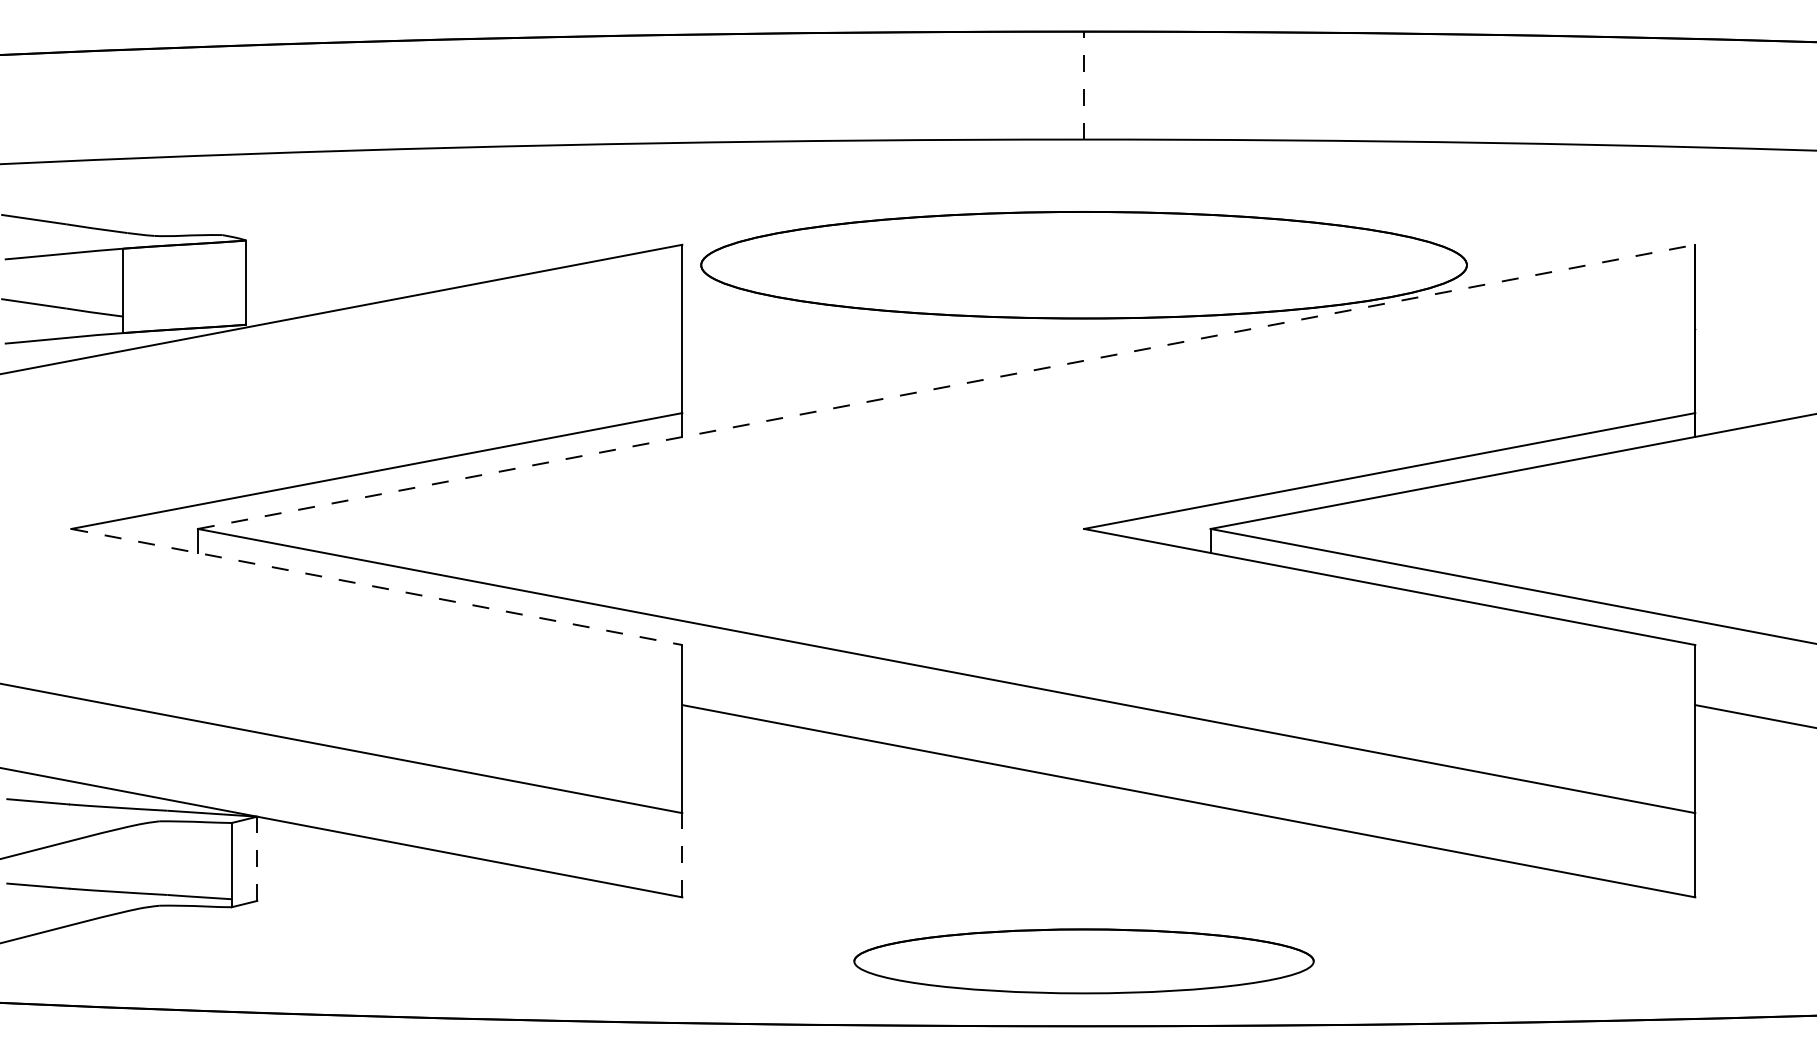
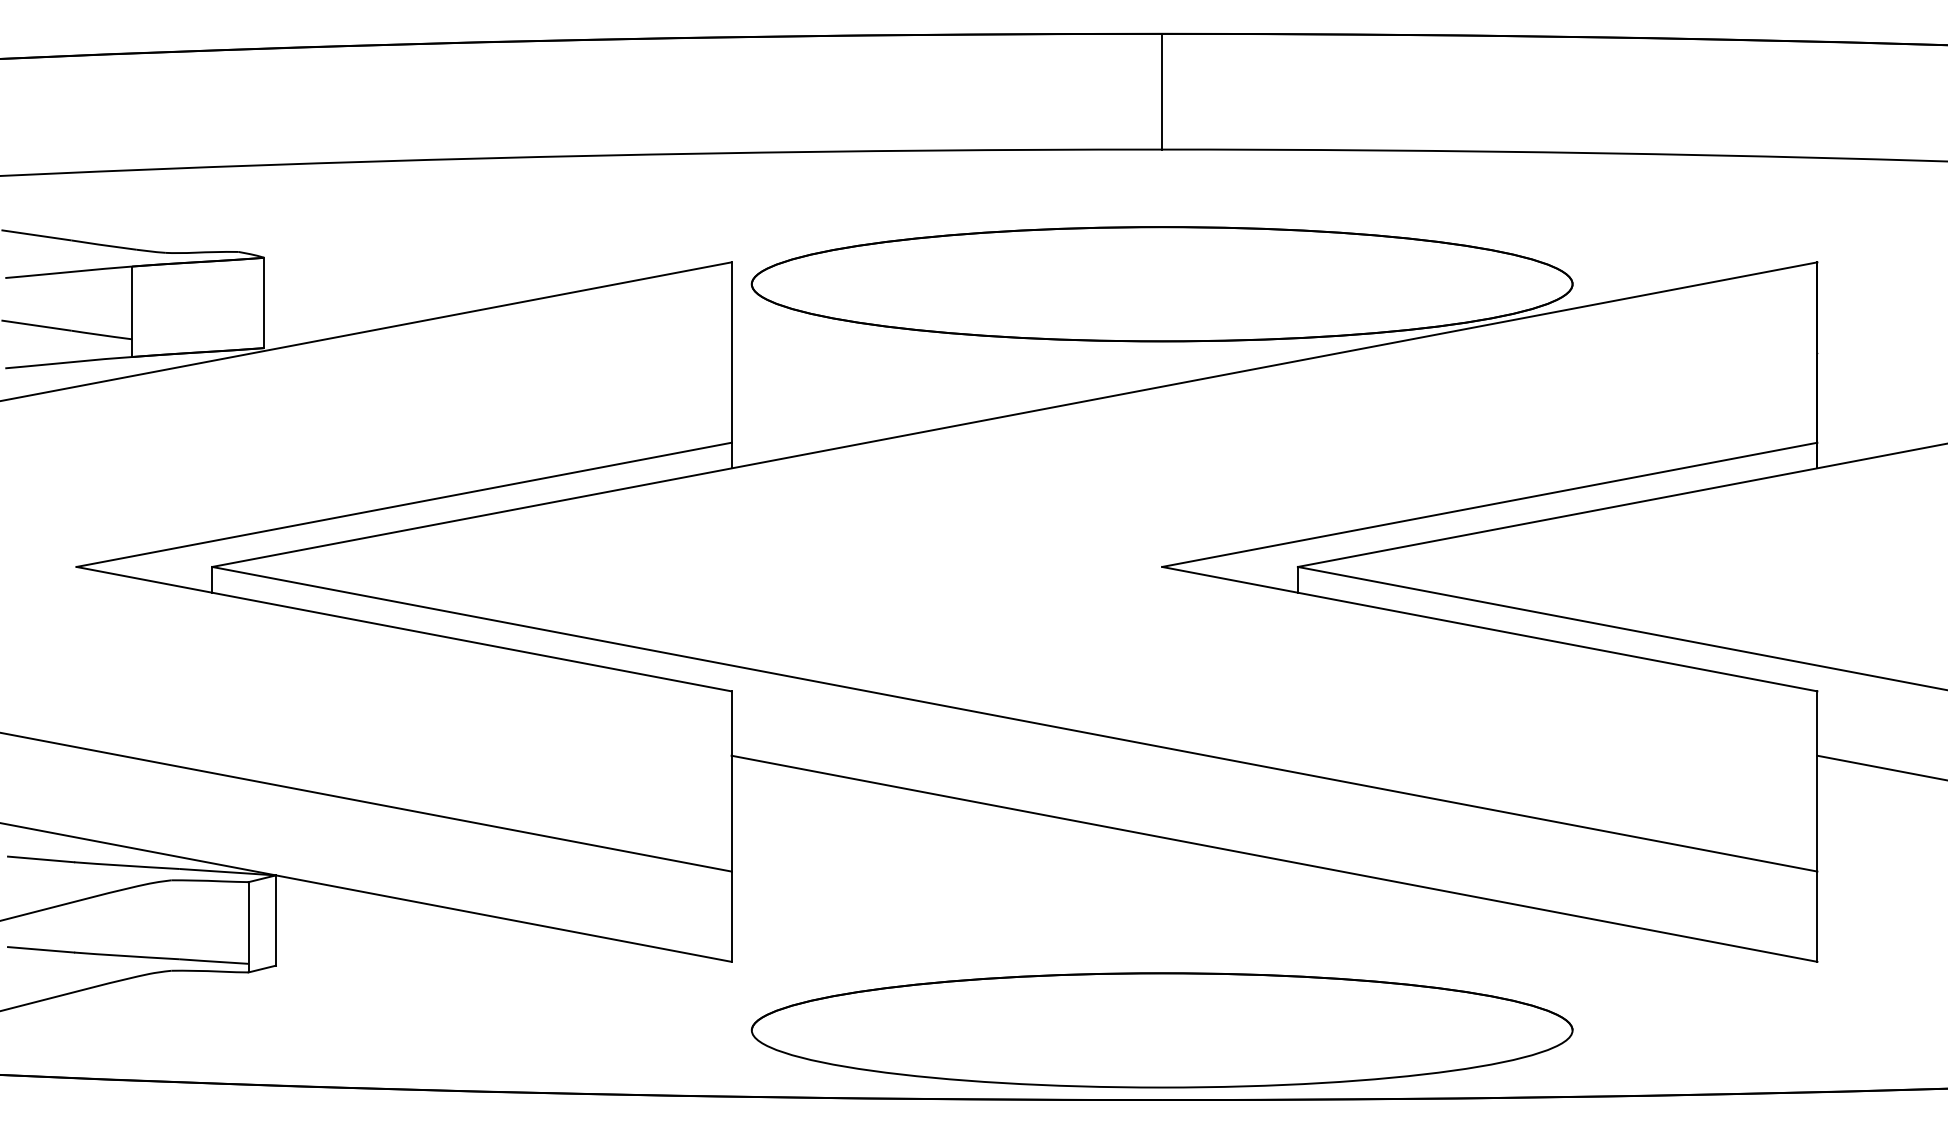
line: (1084, 85) -> (1162, 91), dashed -> solid
line: (947, 386) -> (1015, 414), dashed -> solid
line: (376, 586) -> (403, 628), dashed -> solid
line: (682, 854) -> (731, 915), dashed -> solid
line: (257, 858) -> (276, 920), dashed -> solid
part: (1083, 961) -> (1161, 1030), size x1.67

